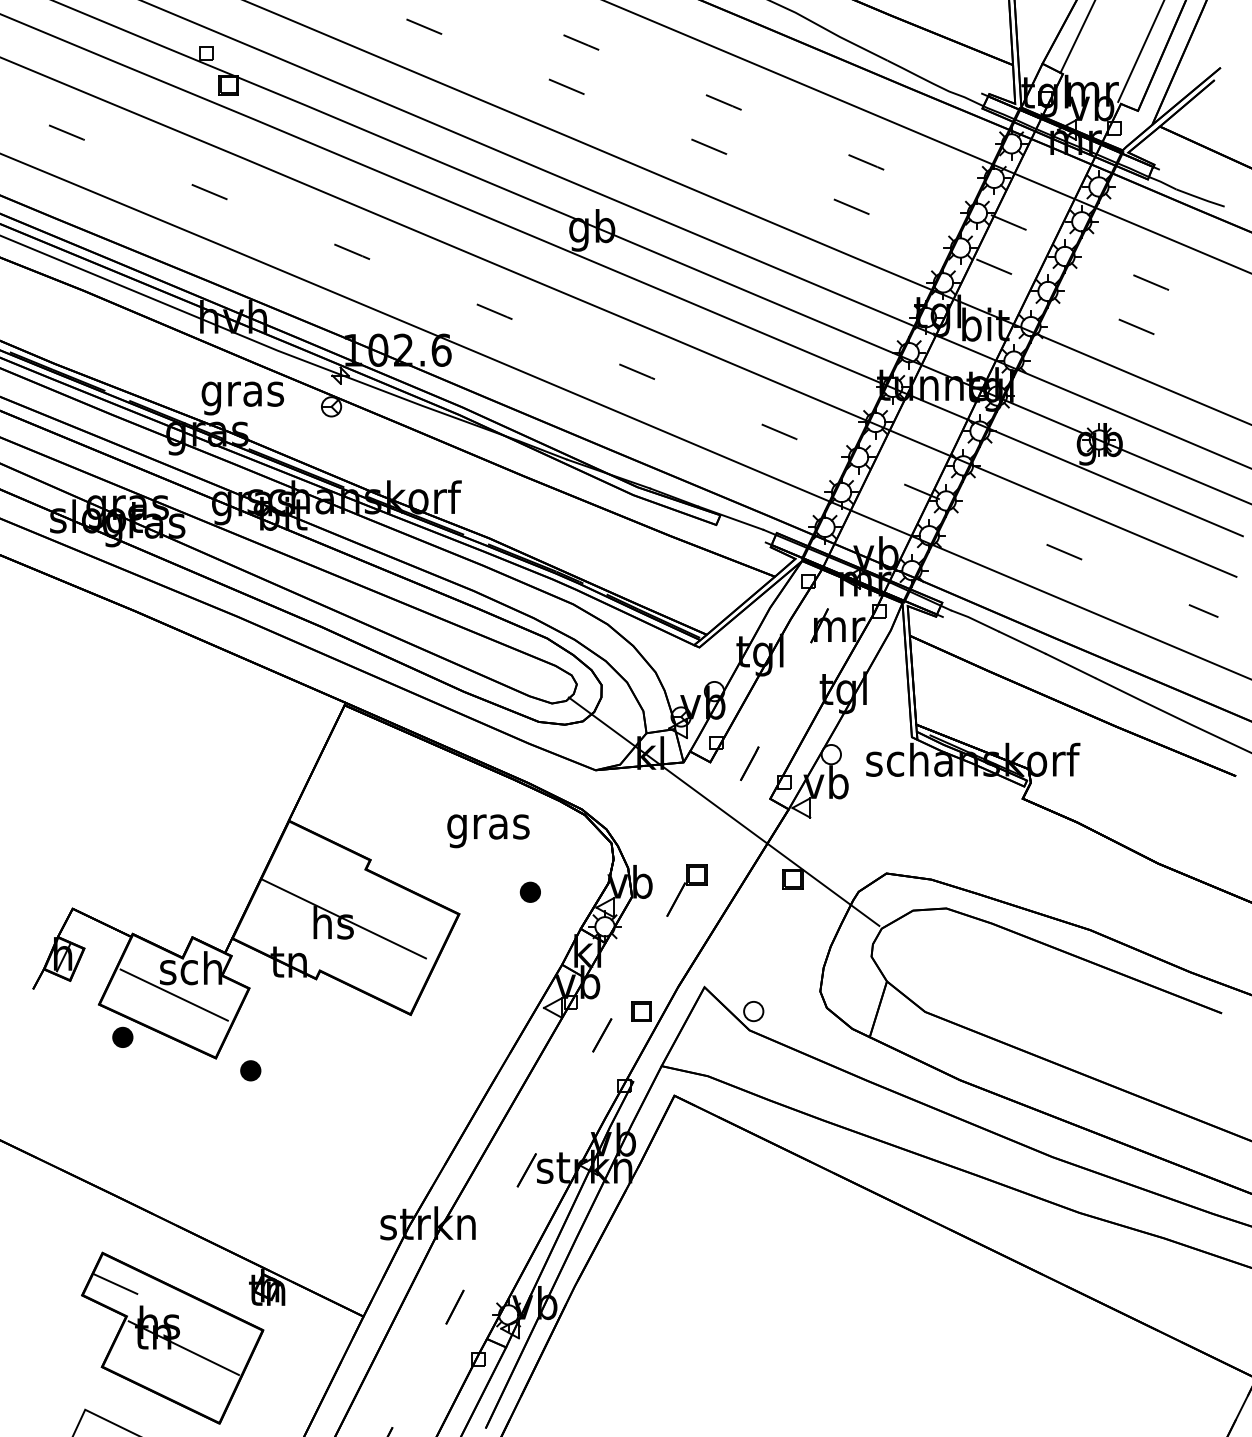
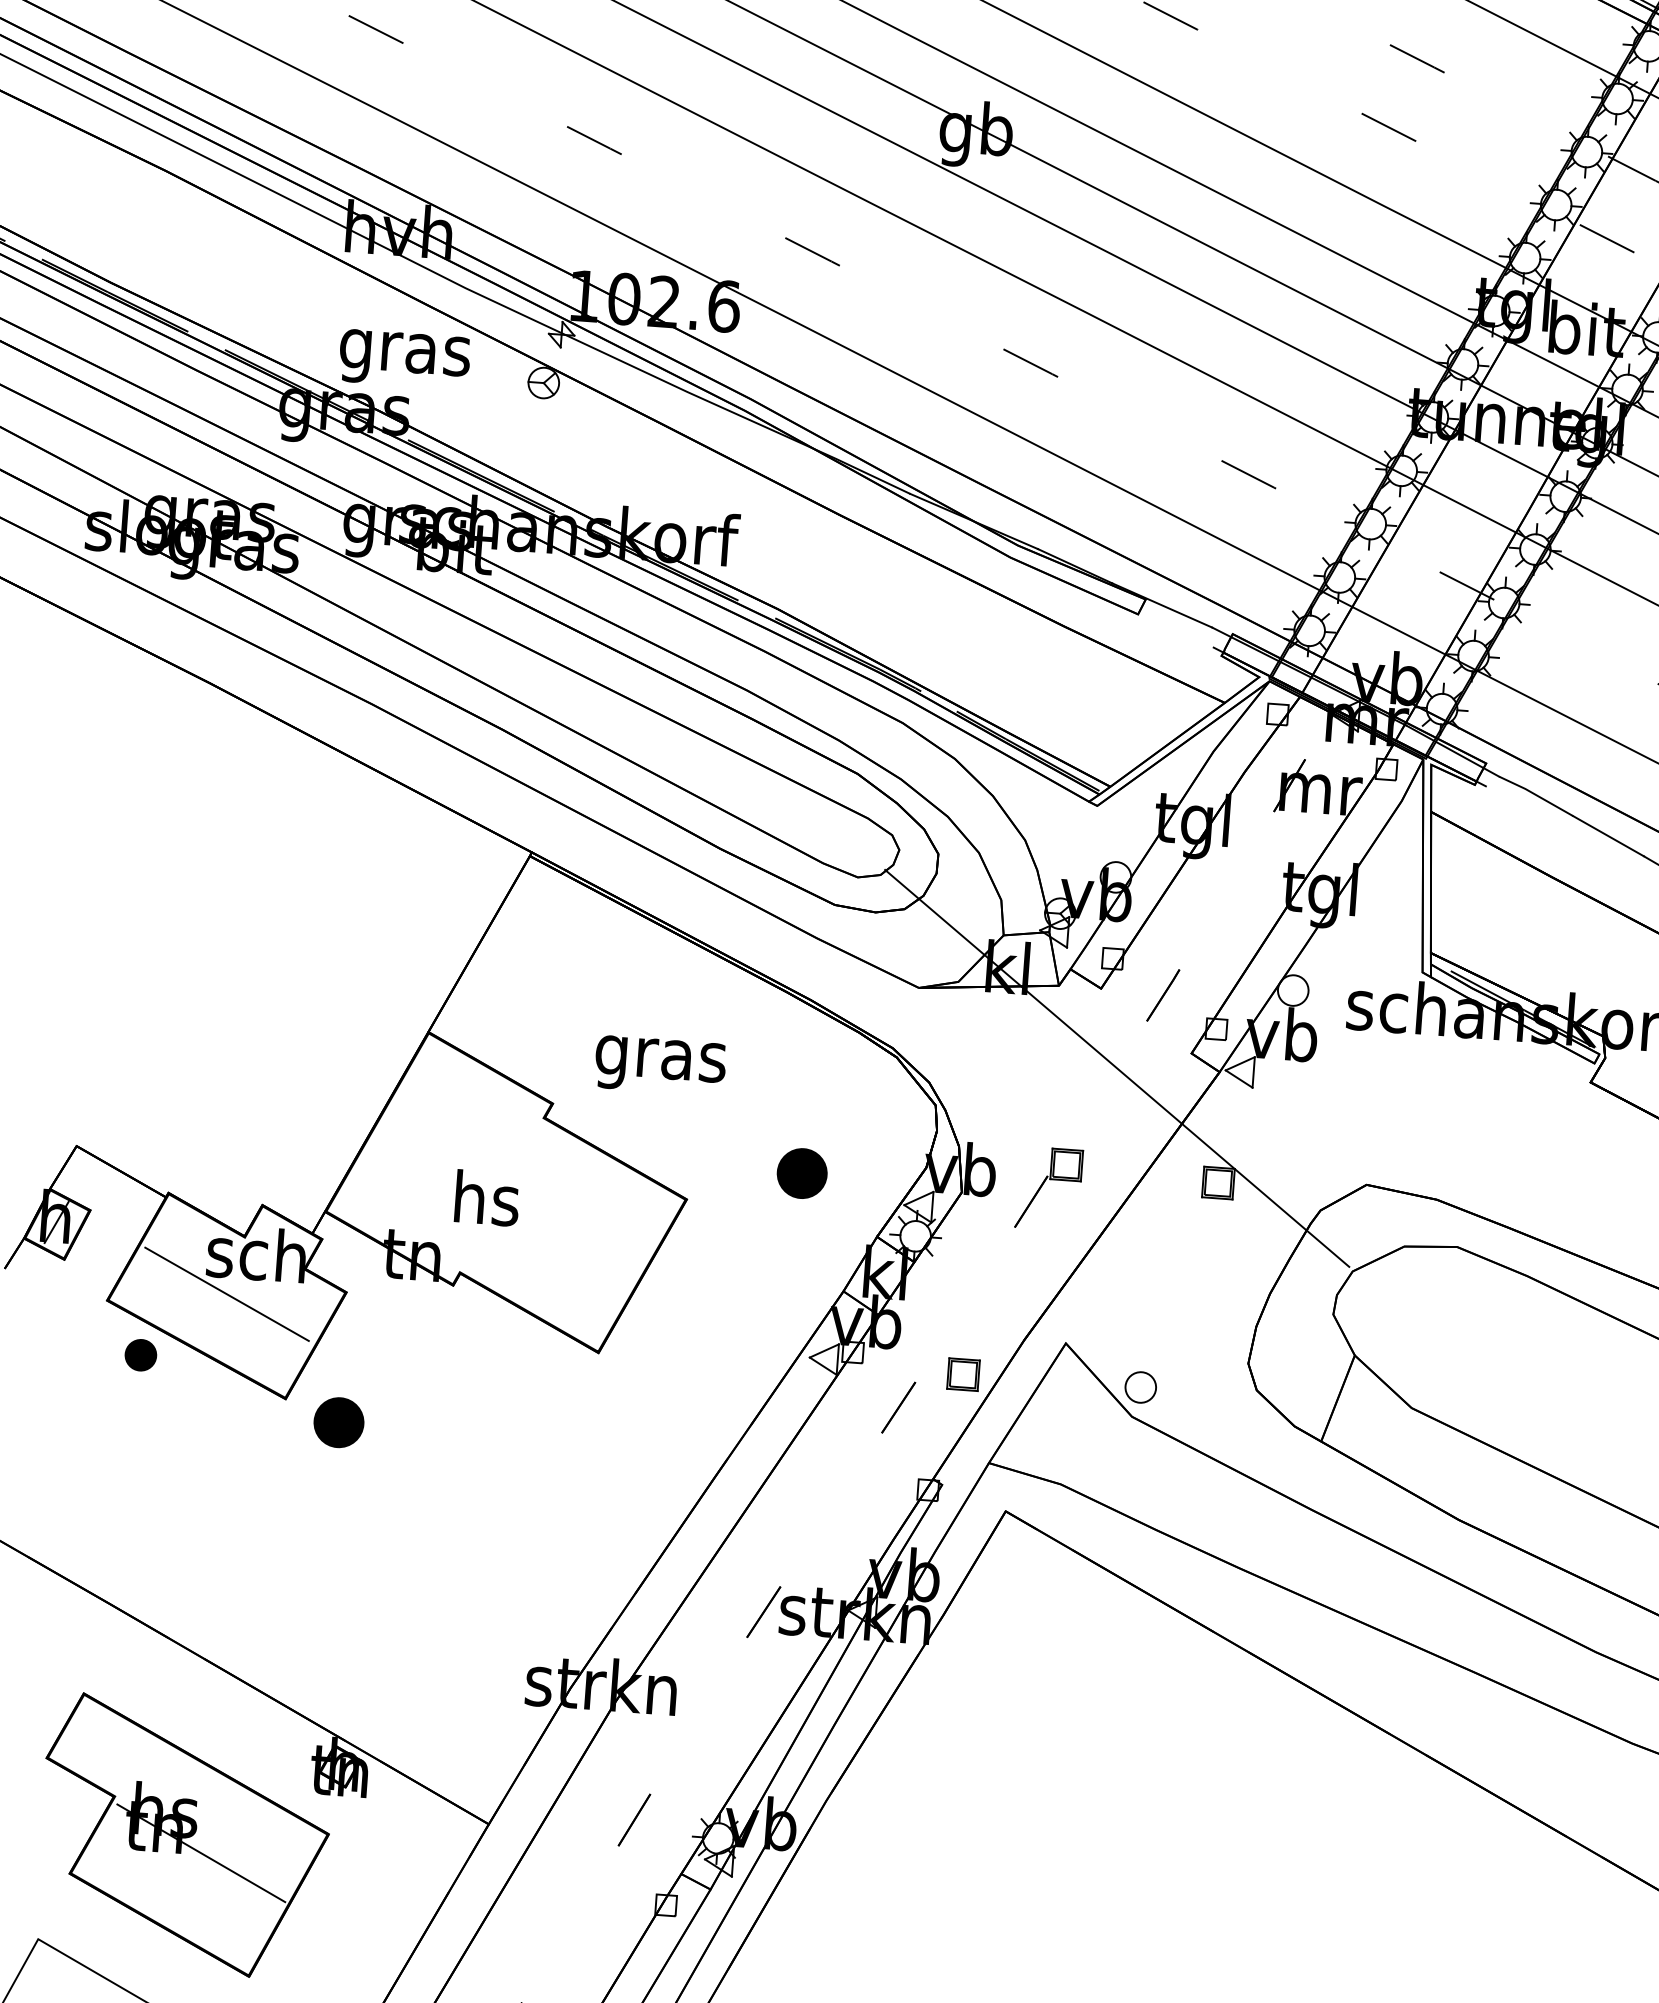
text: (488, 831) -> (660, 1066), moved
part: (529, 891) -> (800, 1171), size x1.6
line: (344, 918) -> (504, 1193), removed
part: (250, 1070) -> (338, 1422), size x1.6
line: (115, 1283) -> (100, 1743), removed

